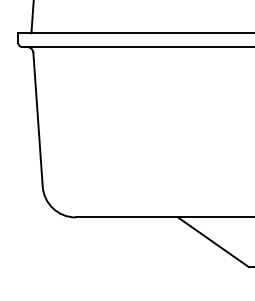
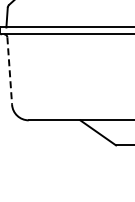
line: (37, 120) -> (9, 71), solid -> dashed

